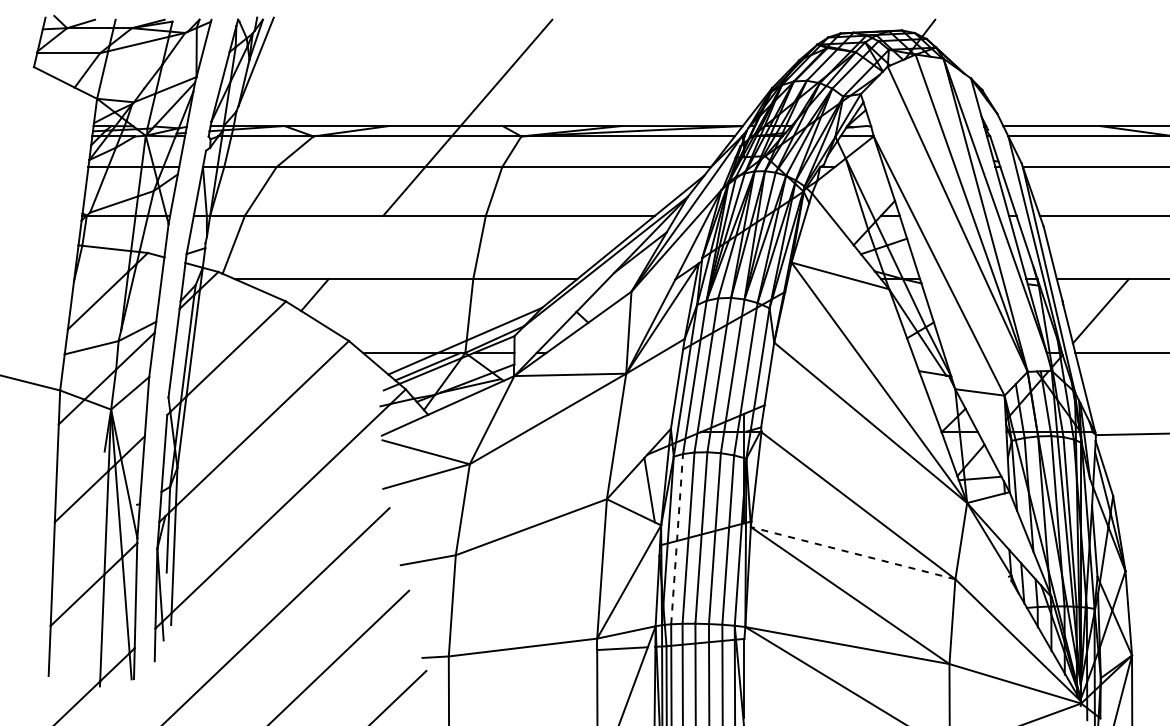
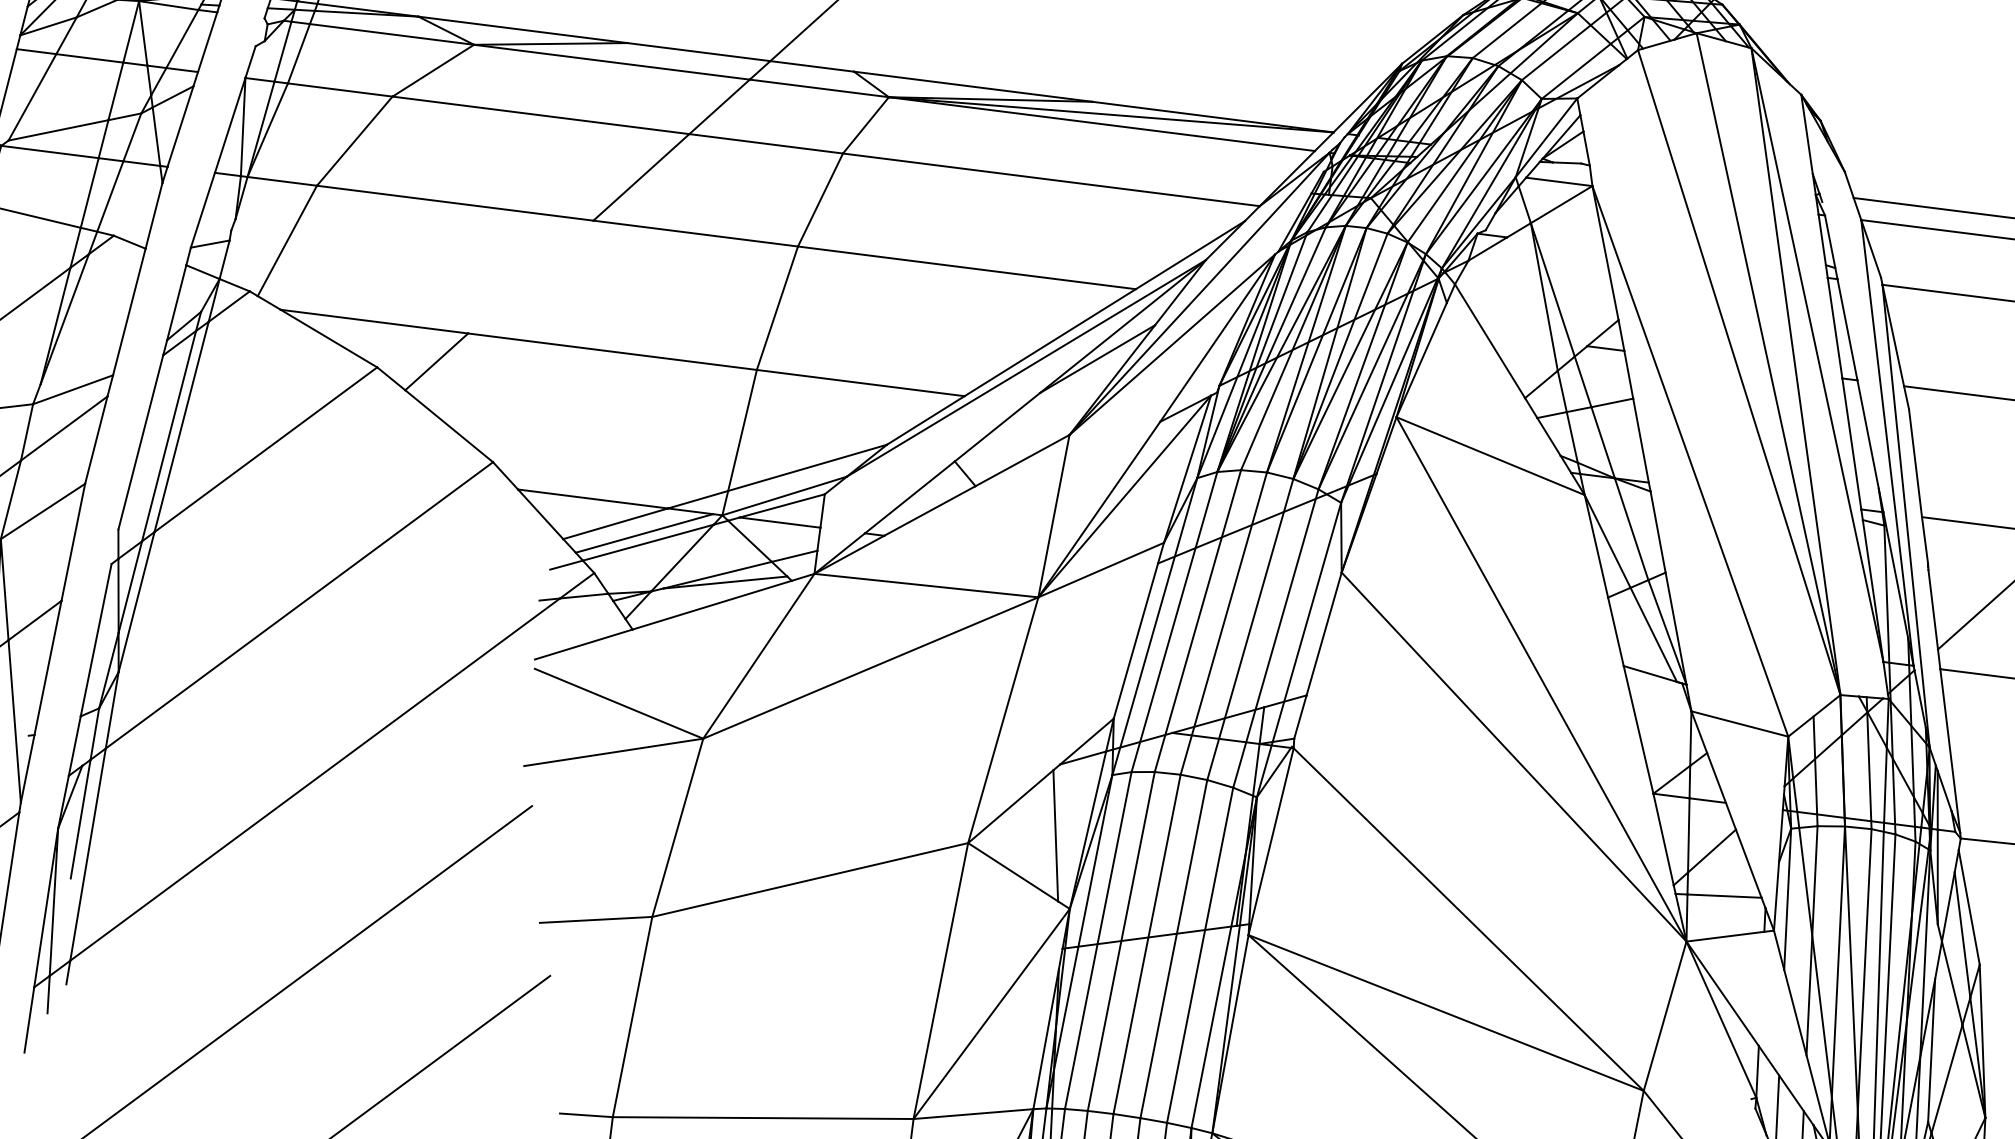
line: (677, 538) -> (1099, 939), dashed -> solid
line: (853, 553) -> (1446, 1013), dashed -> solid

